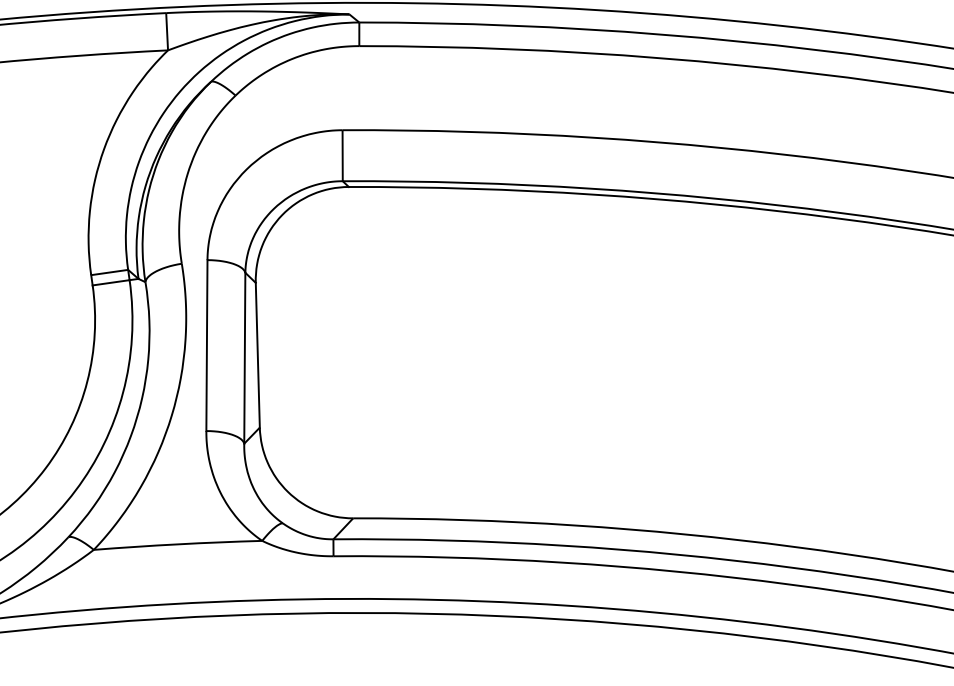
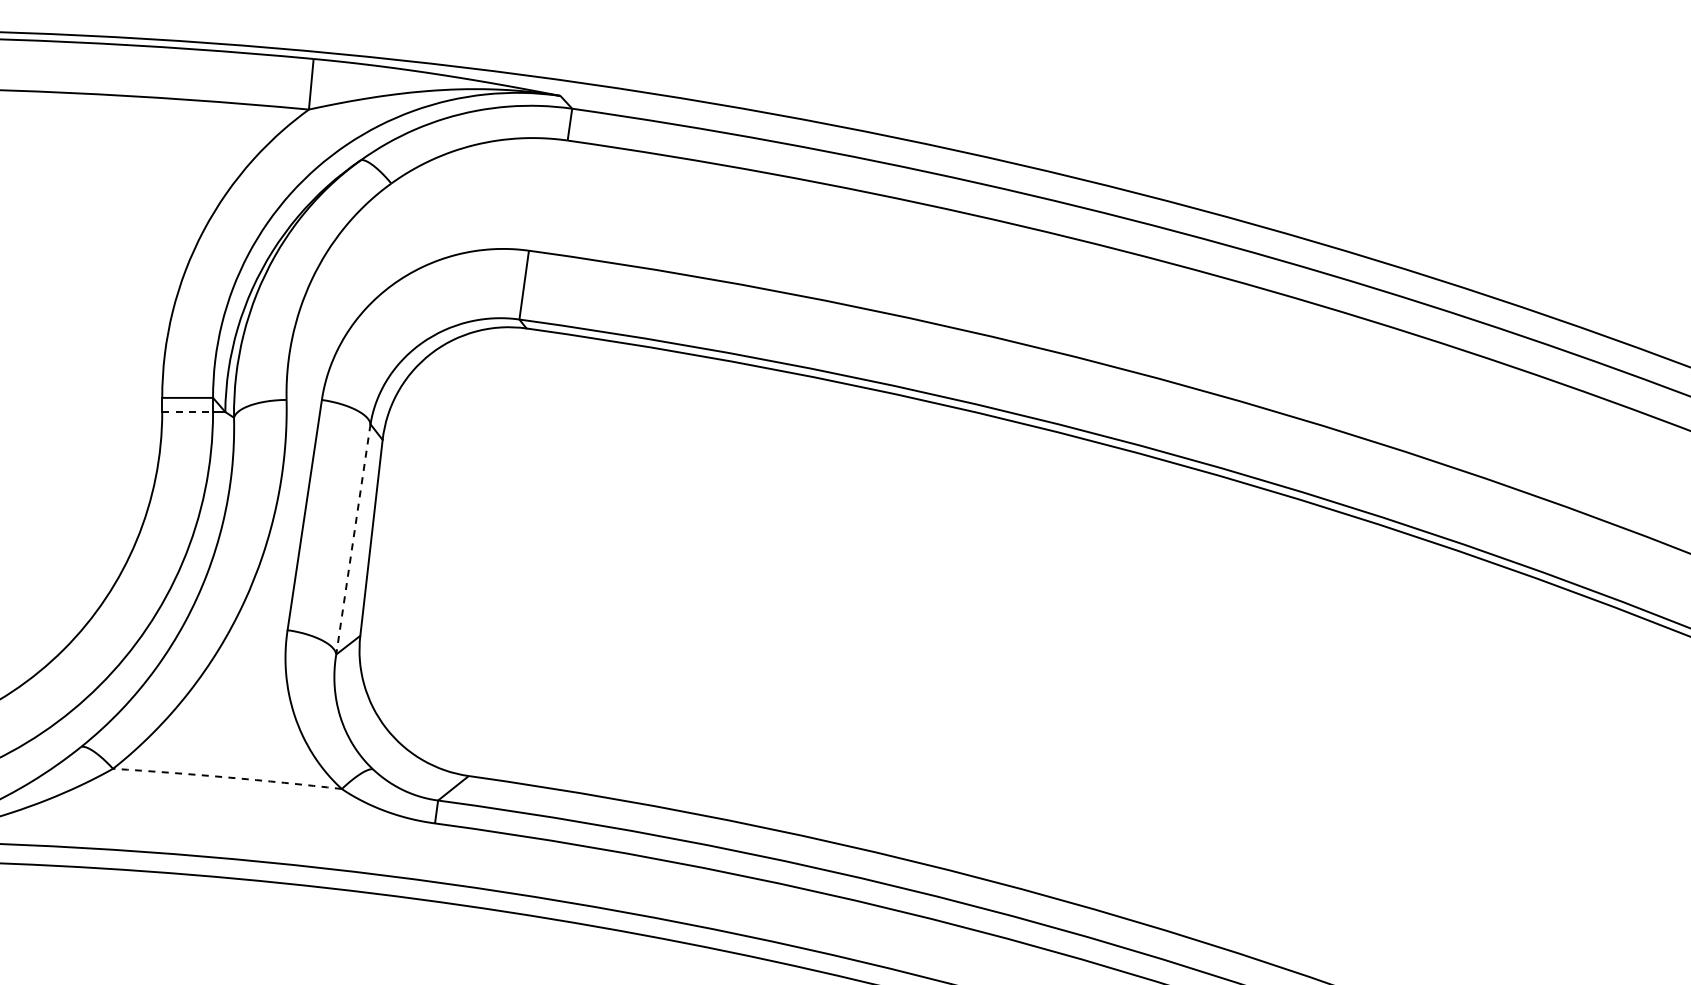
line: (111, 283) -> (188, 412), solid -> dashed
line: (244, 358) -> (353, 539), solid -> dashed
arc: (177, 544) -> (227, 777), solid -> dashed

